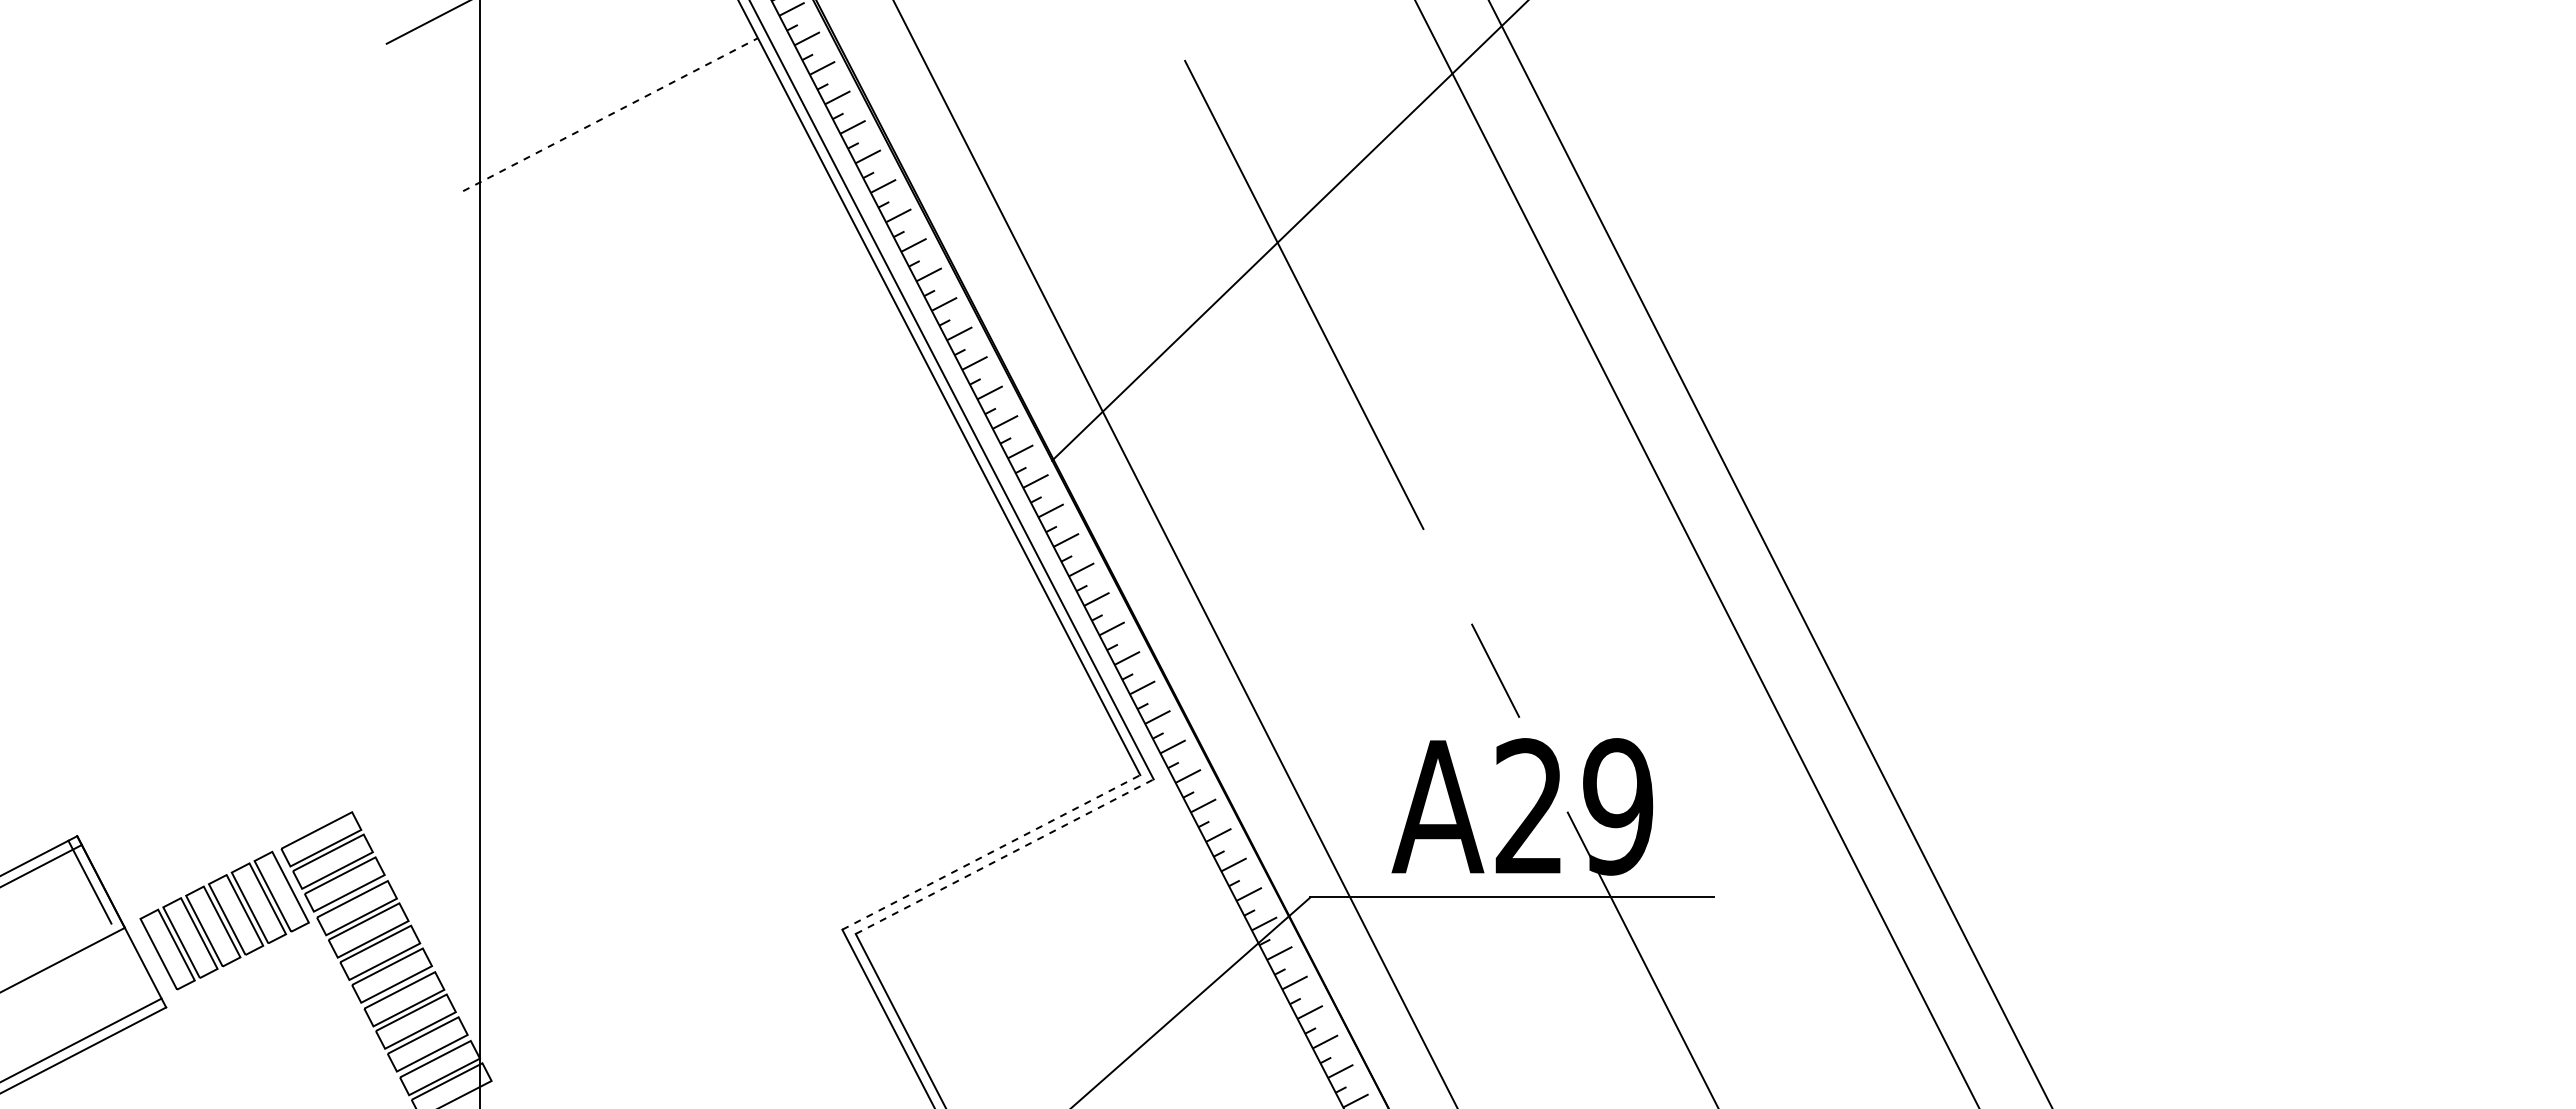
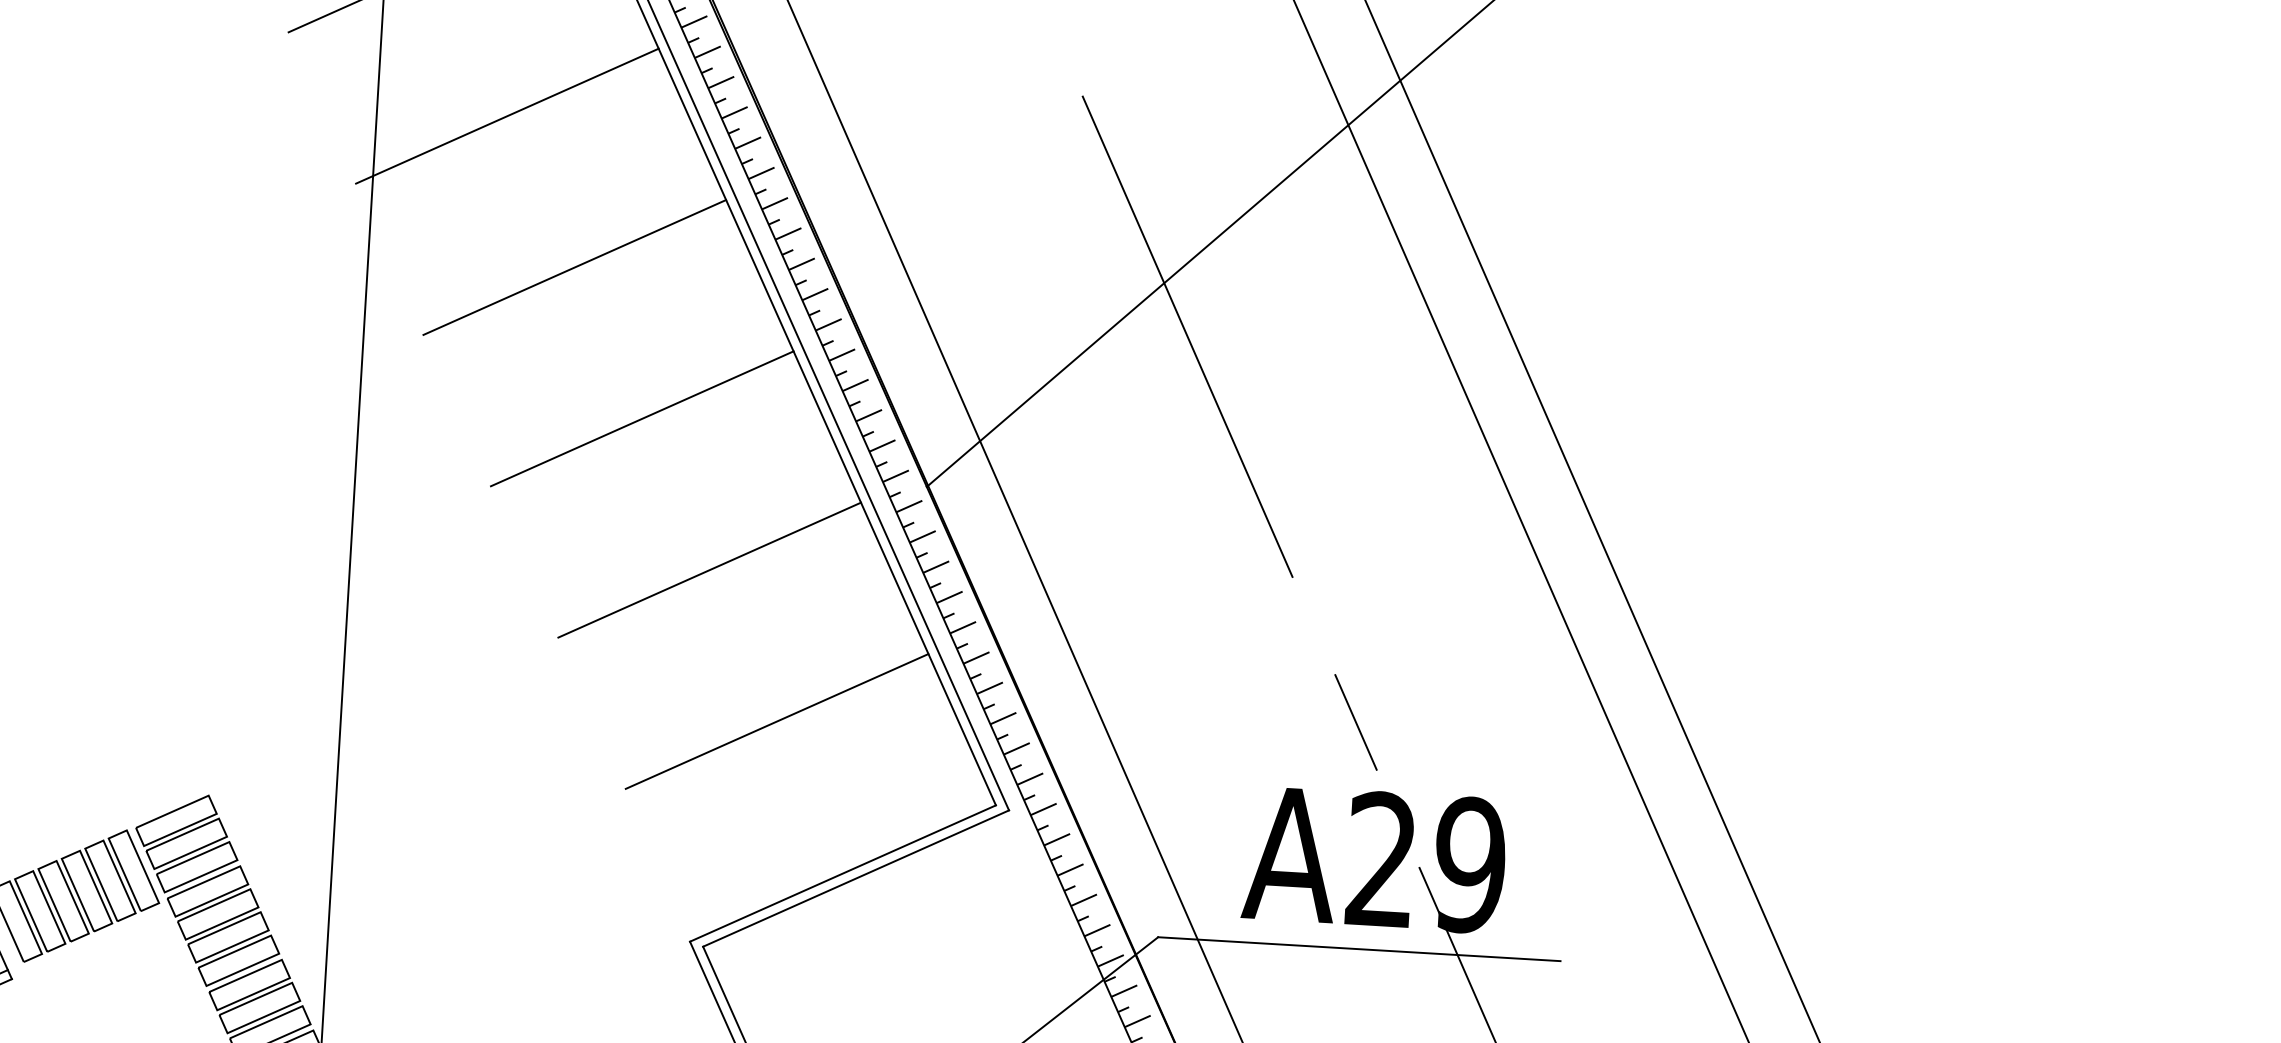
line: (611, 114) -> (508, 116), dashed -> solid
line: (686, 261) -> (574, 266), added
line: (763, 408) -> (642, 417), added
line: (839, 556) -> (709, 569), added
line: (916, 703) -> (777, 720), added
line: (991, 852) -> (843, 873), dashed -> solid
line: (1004, 856) -> (855, 878), dashed -> solid

